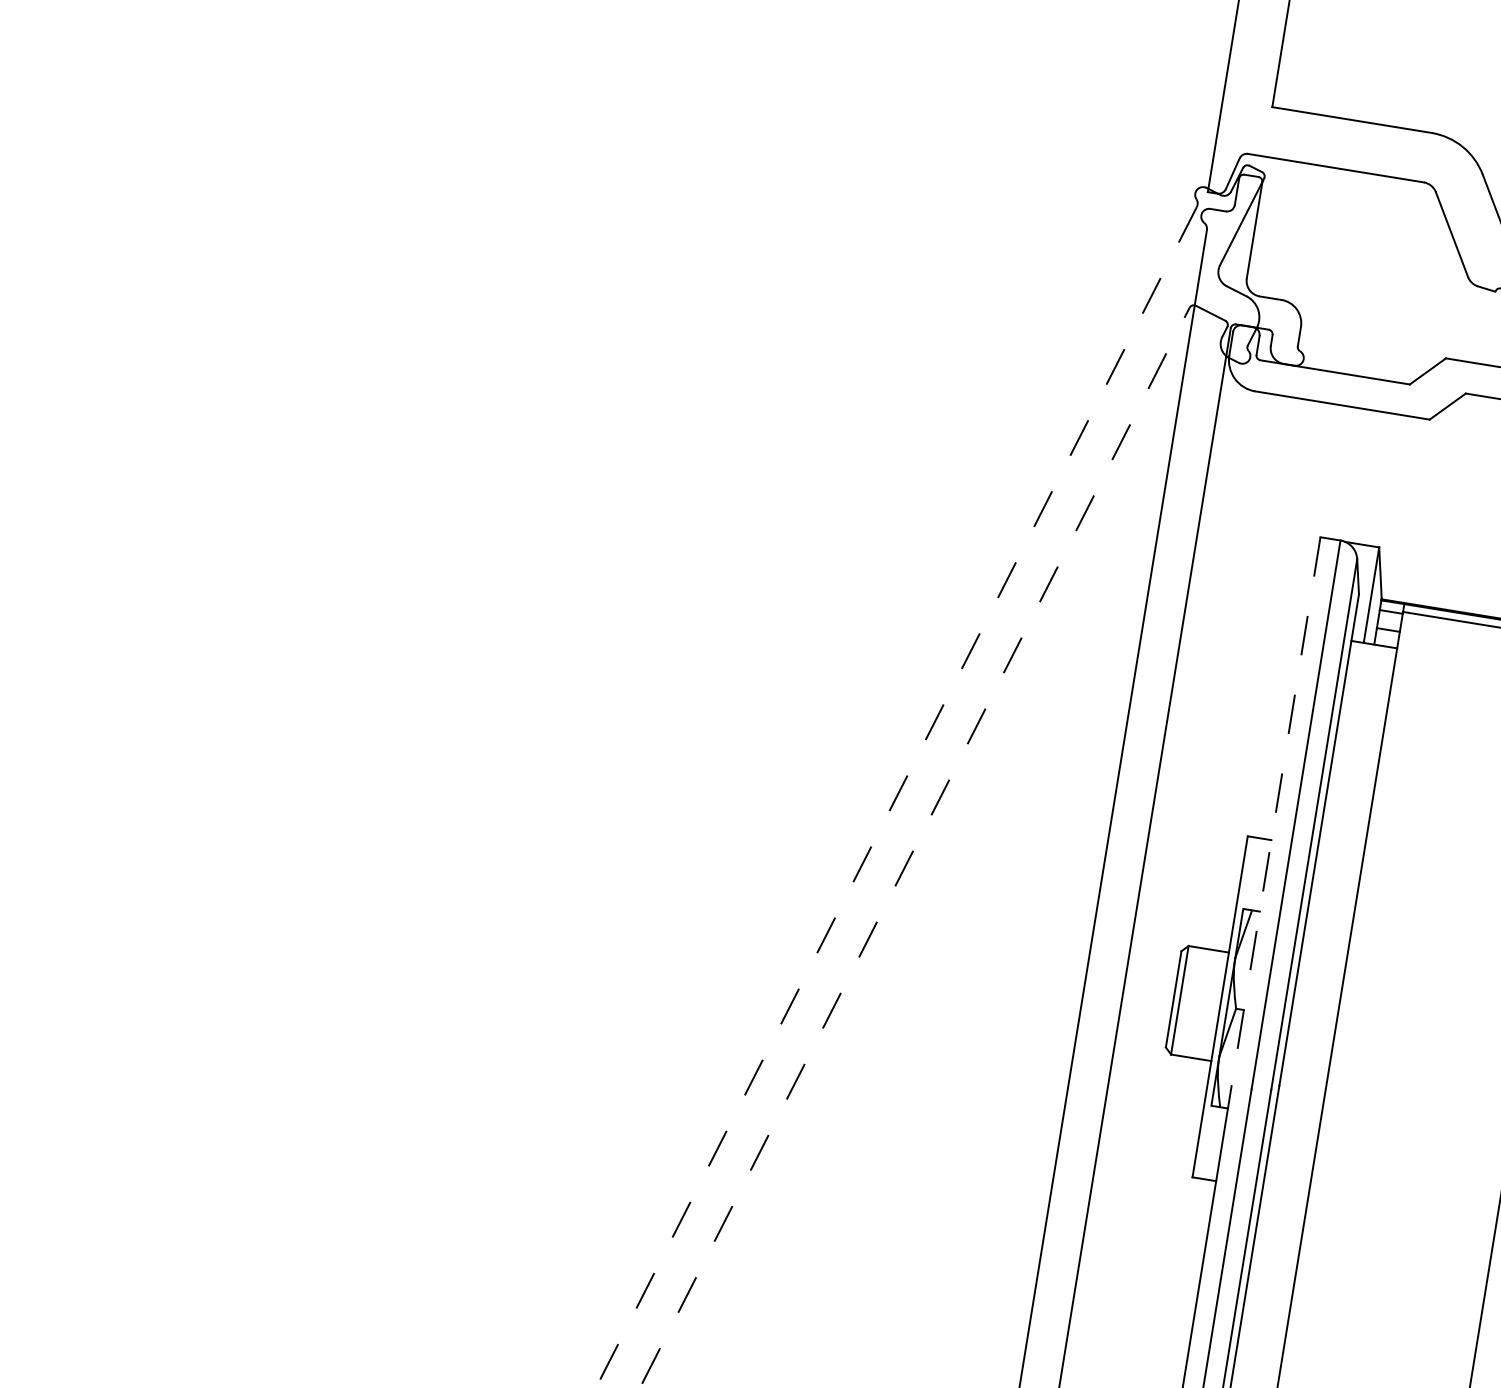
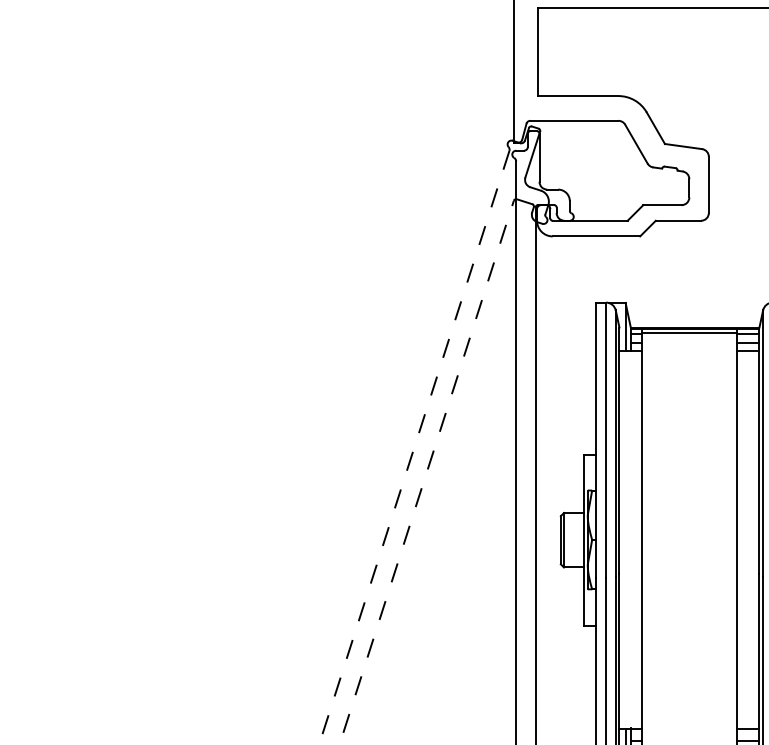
line: (1276, 812) -> (596, 440), dashed -> solid

